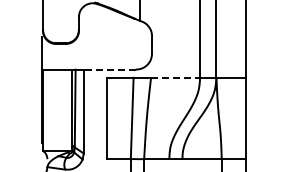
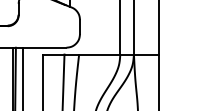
line: (109, 69) -> (44, 47), dashed -> solid
line: (175, 77) -> (99, 54), dashed -> solid

